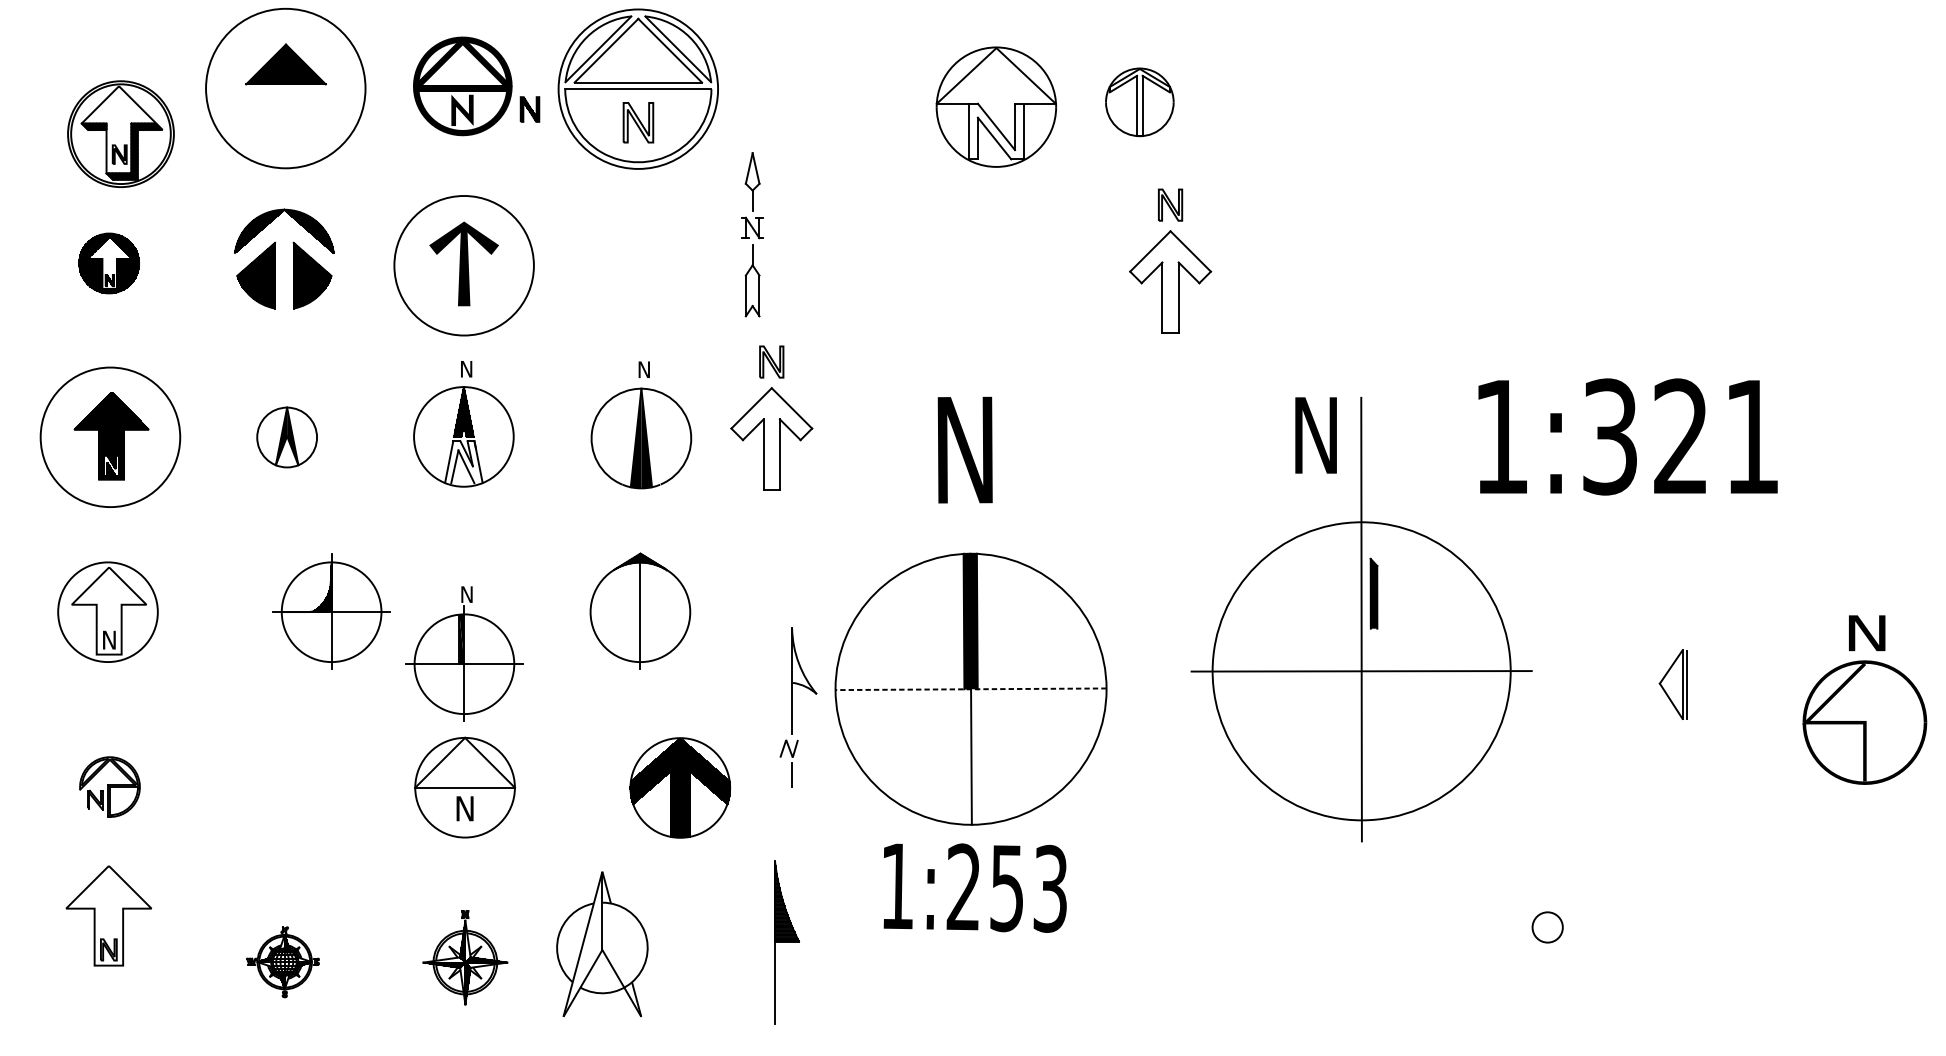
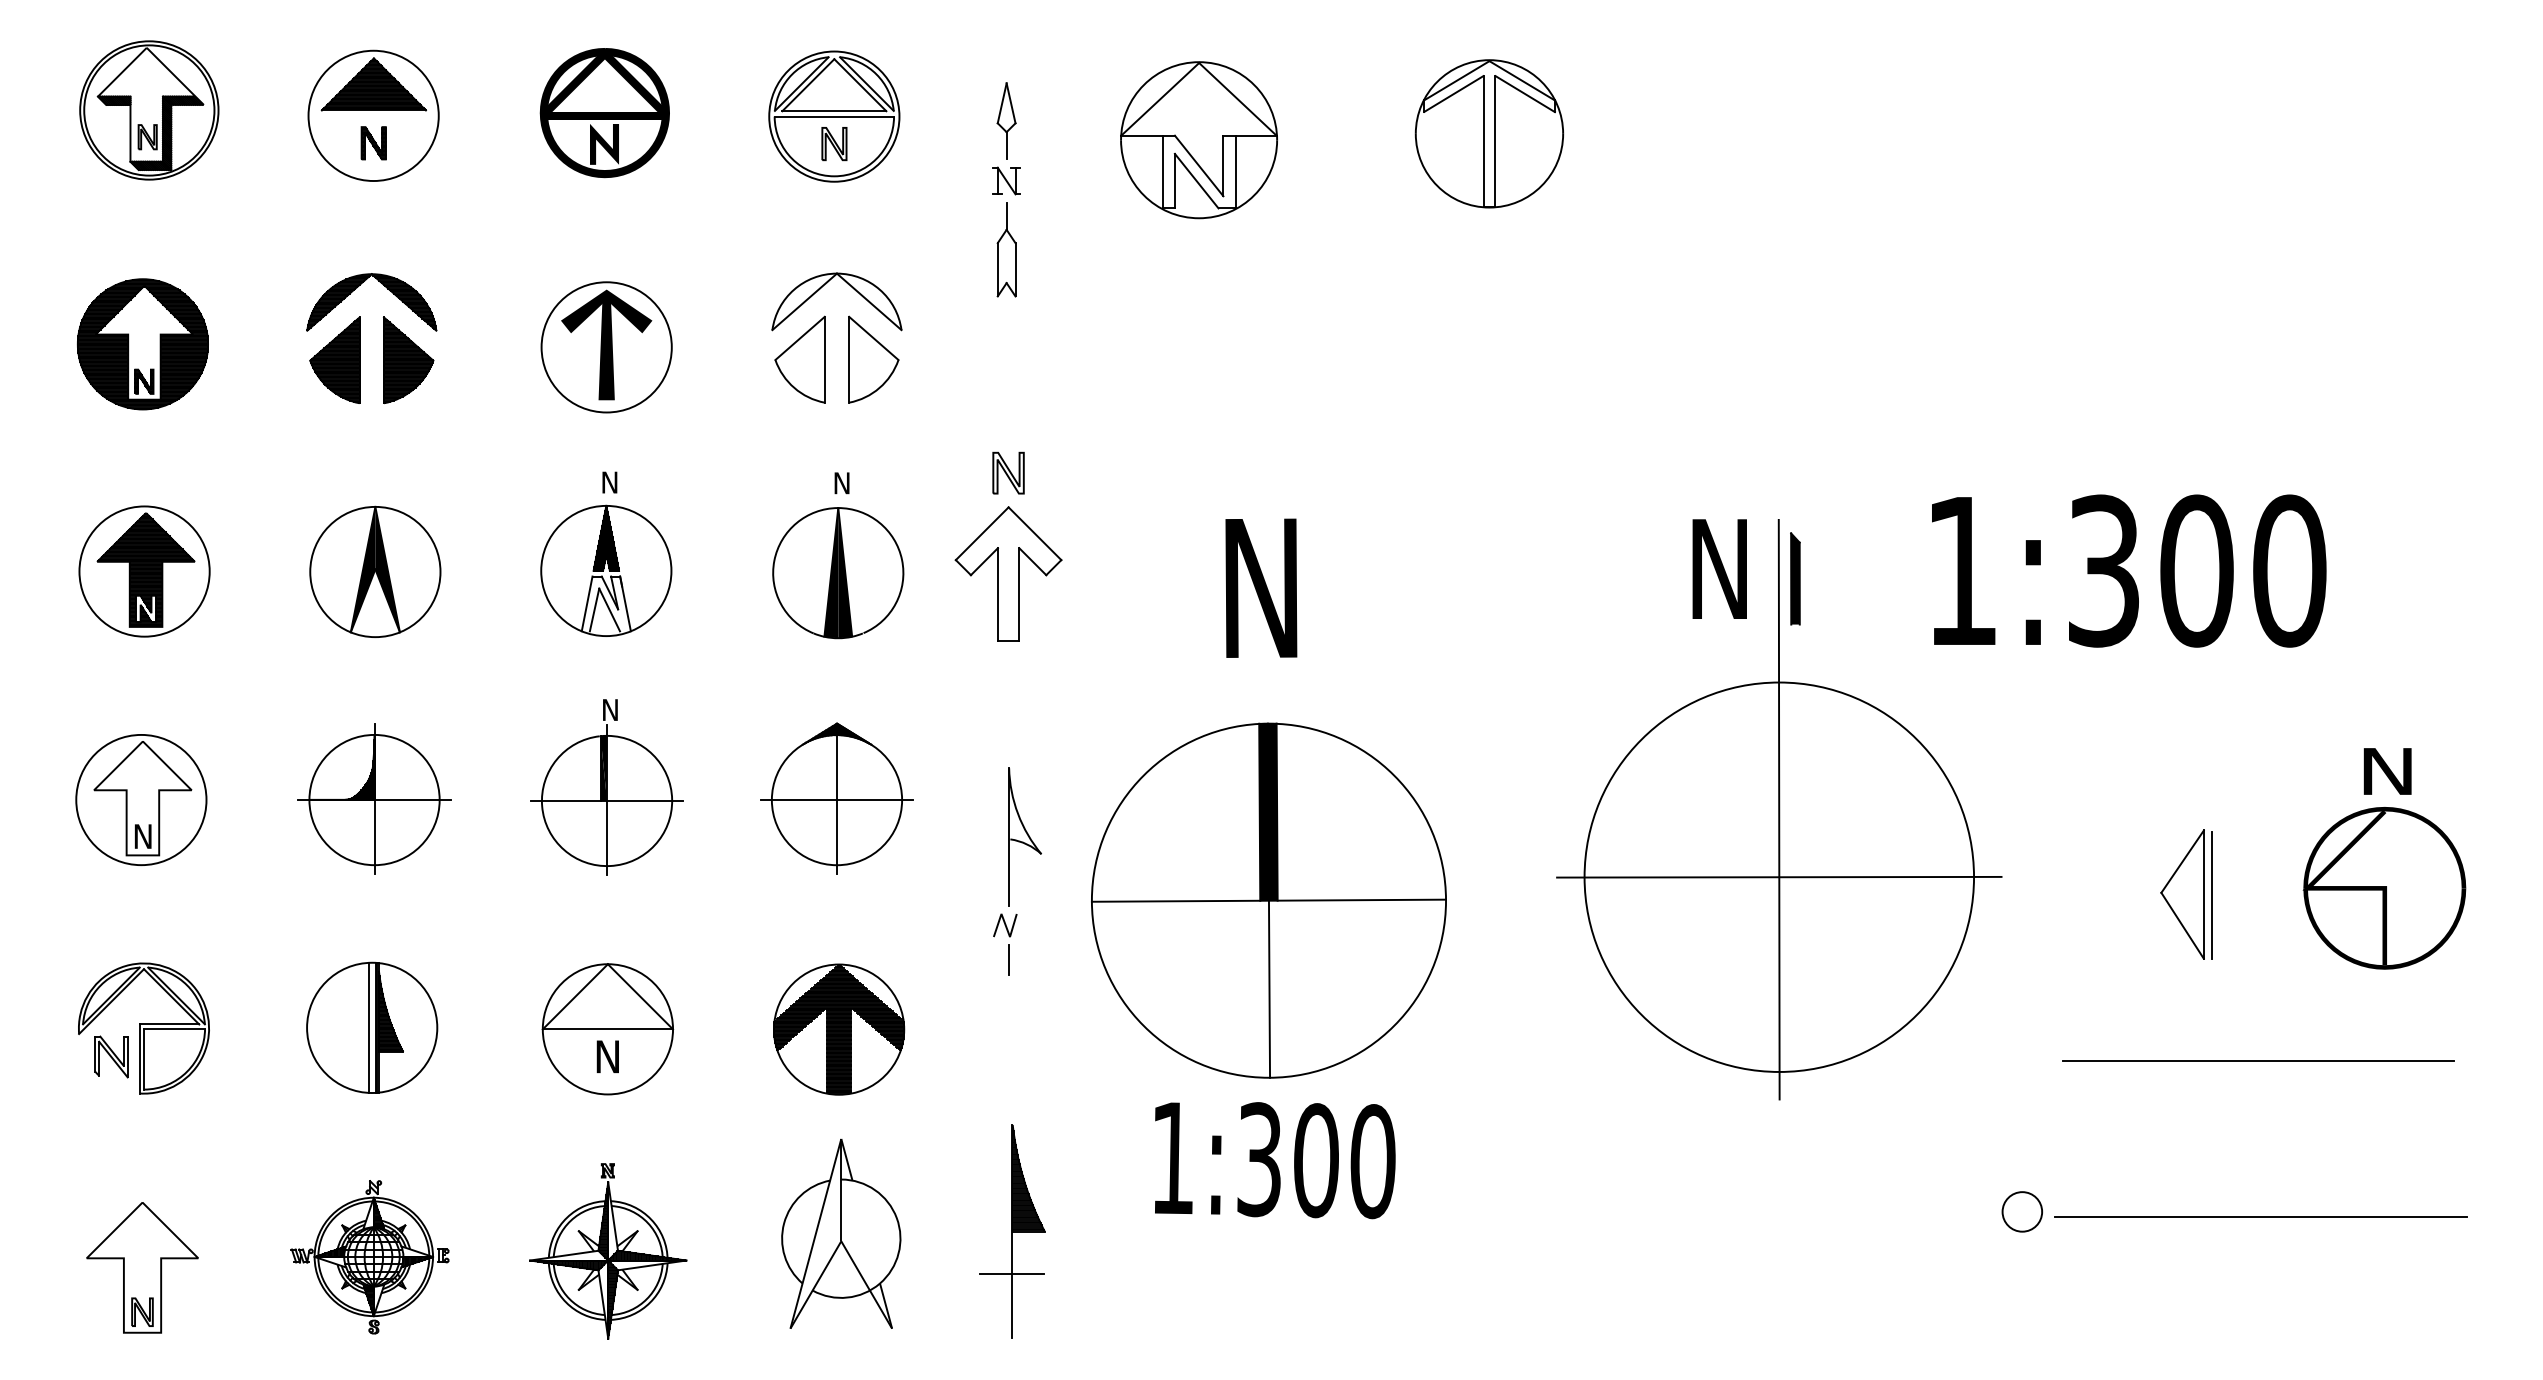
circle: (285, 88) -> (373, 115), size x0.62
part: (638, 89) -> (834, 116), size x0.62
part: (1139, 102) -> (1489, 133), size x1.67
part: (995, 107) -> (1198, 140), moved
part: (529, 109) -> (373, 143), moved
part: (121, 134) -> (149, 110), moved
part: (752, 234) -> (1006, 189), moved
part: (631, 258) -> (825, 337), added
part: (1170, 261) -> (1529, 341), removed
part: (108, 263) -> (142, 344), size x1.67
circle: (464, 265) -> (606, 347), size x0.71
text: (1716, 436) -> (2243, 570), 1:321 -> 1:300
circle: (110, 437) -> (144, 571), size x0.71
part: (287, 437) -> (375, 571), size x1.67
part: (1374, 593) -> (1795, 578), moved
part: (331, 611) -> (374, 798), moved
line: (640, 612) -> (836, 800), added
part: (464, 653) -> (606, 787), moved
part: (1673, 684) -> (2186, 894), size x1.43
line: (970, 689) -> (1268, 900), dashed -> solid
text: (1864, 699) -> (2384, 858), moved
part: (792, 707) -> (1009, 871), moved
part: (284, 786) -> (372, 1027), added
part: (109, 787) -> (143, 1028), size x1.67
part: (680, 787) -> (839, 1029), moved
line: (1728, 811) -> (2258, 1060), added
text: (1007, 888) -> (1316, 1160), 1:253 -> 1:300
part: (108, 915) -> (142, 1267), moved
line: (1729, 931) -> (2260, 1217), added
part: (602, 943) -> (841, 1233), moved
part: (465, 957) -> (608, 1251), size x1.43
part: (282, 962) -> (369, 1257), size x1.67
line: (774, 975) -> (1012, 1274), added

